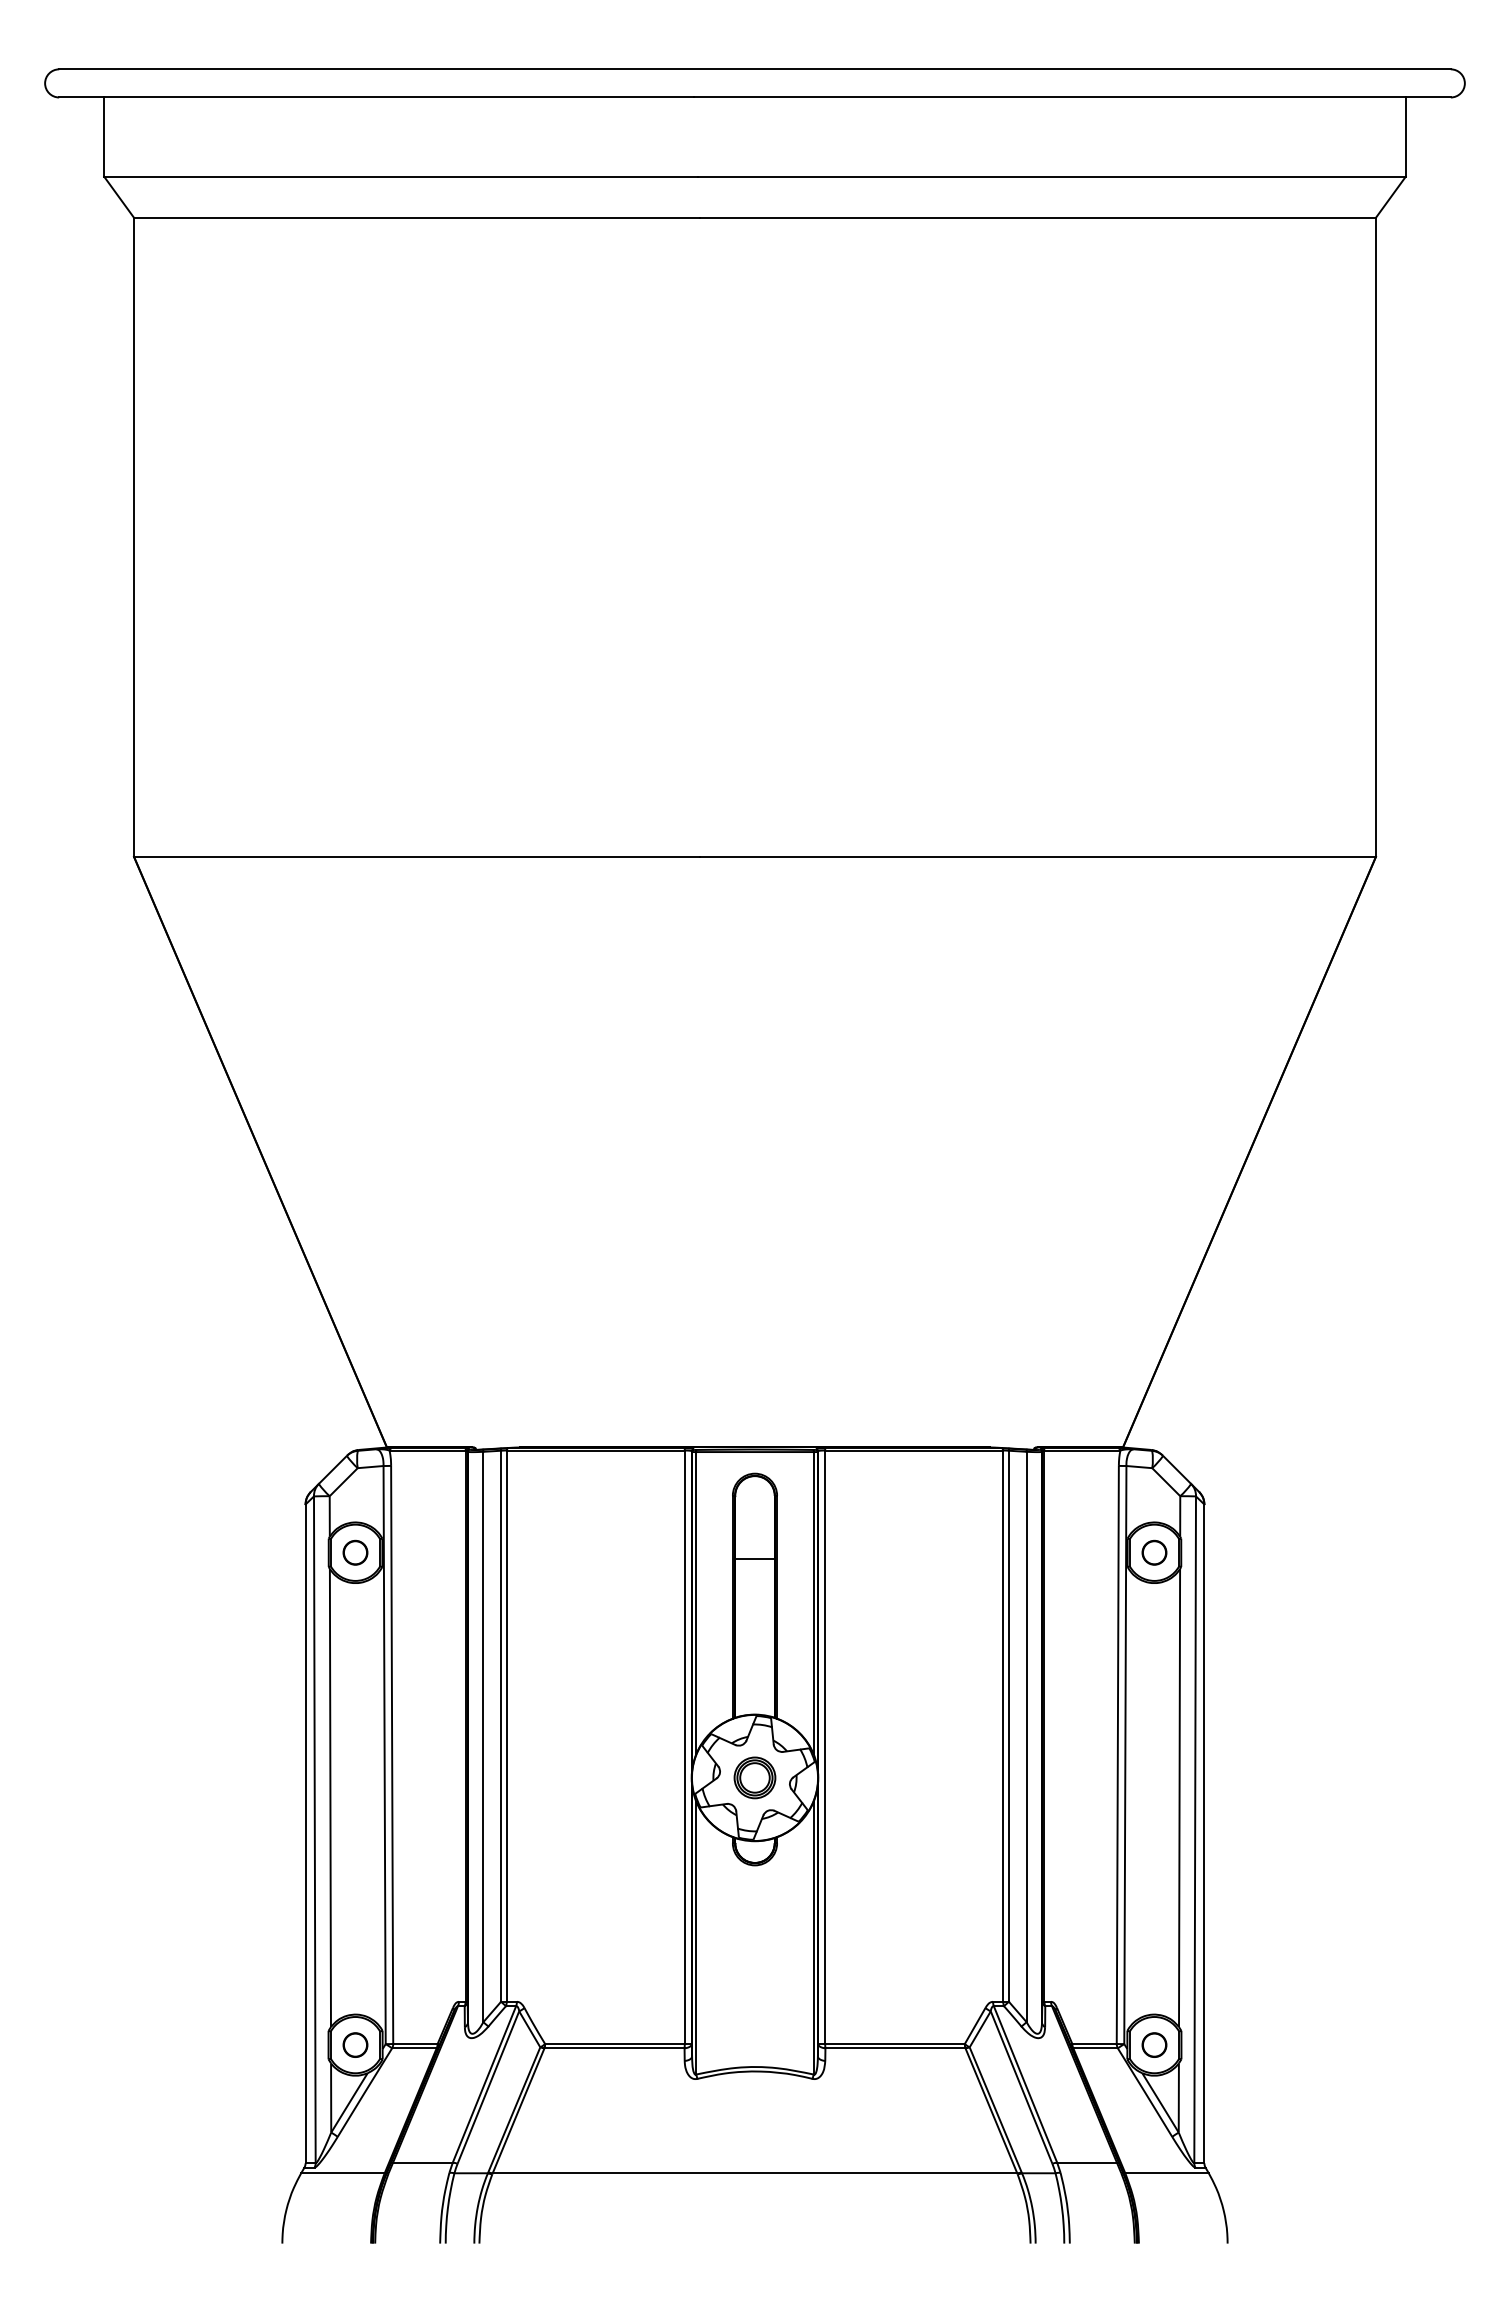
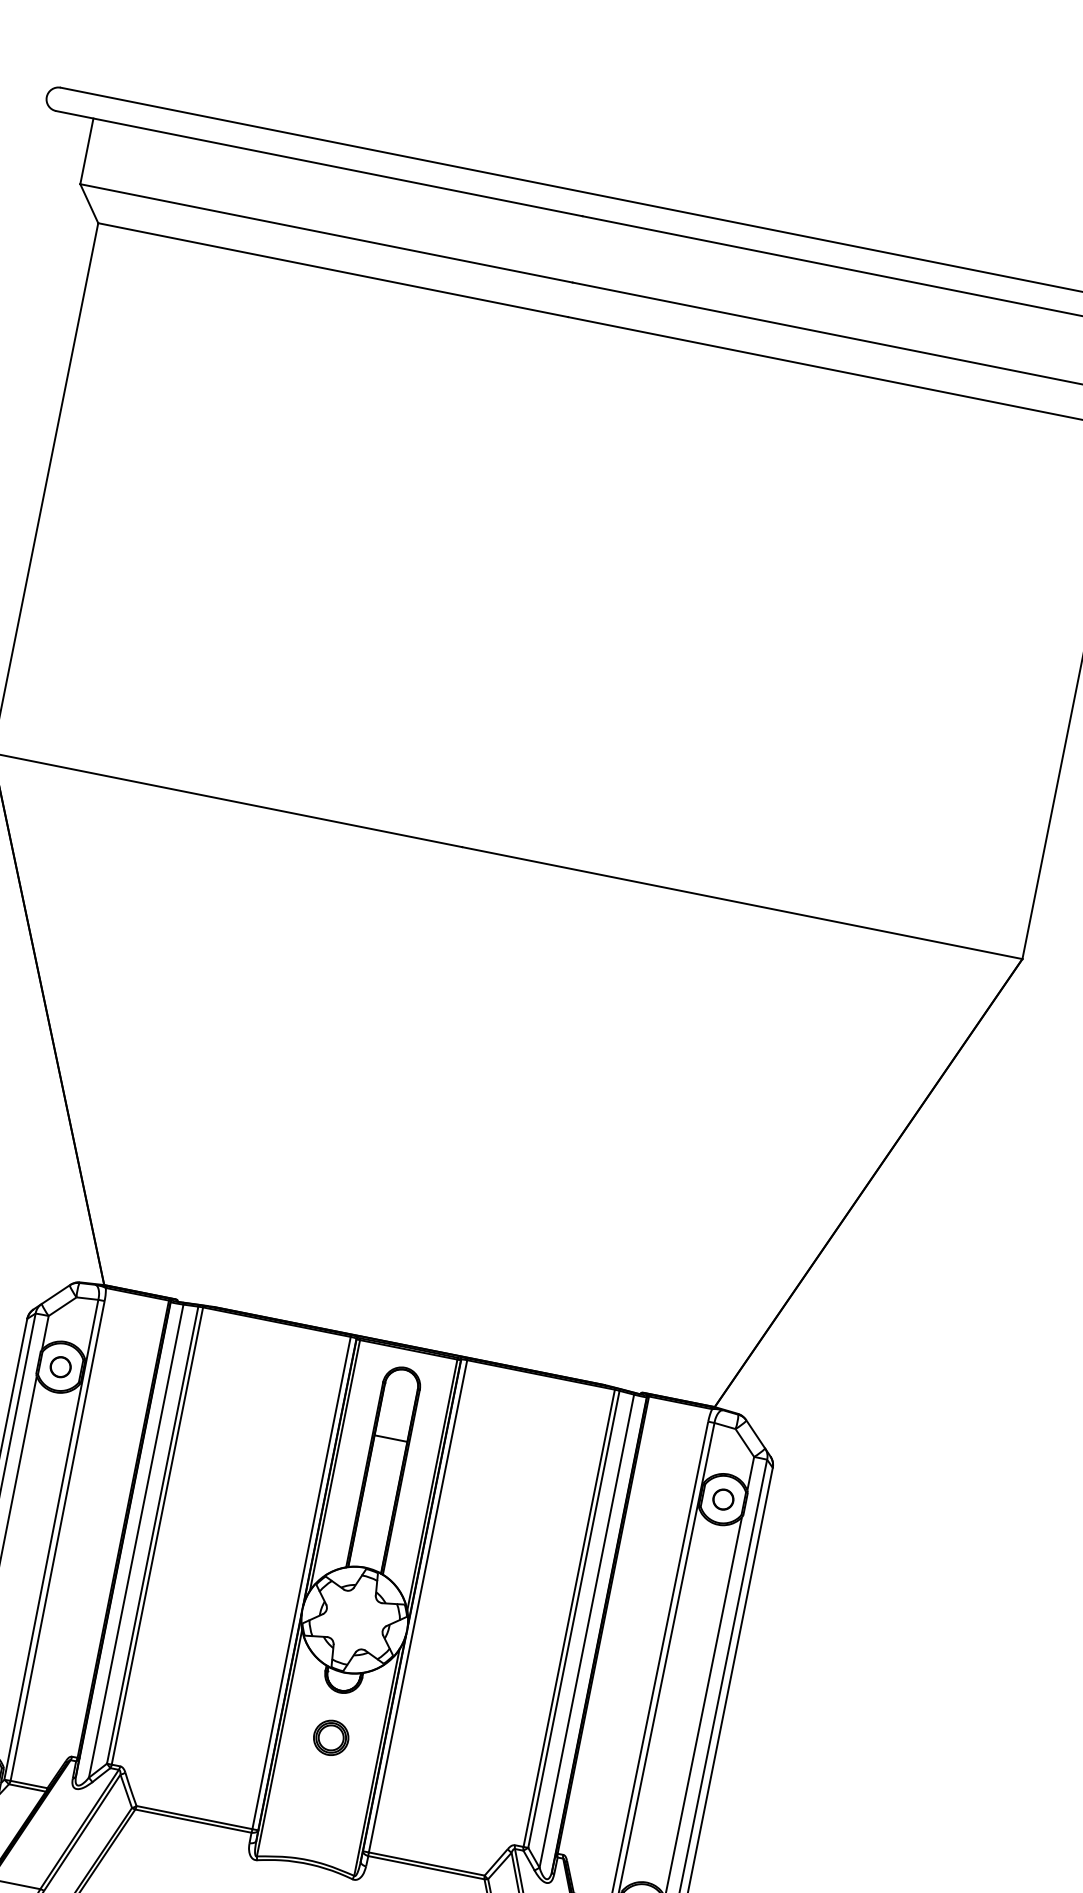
part: (754, 1777) -> (330, 1737), moved

